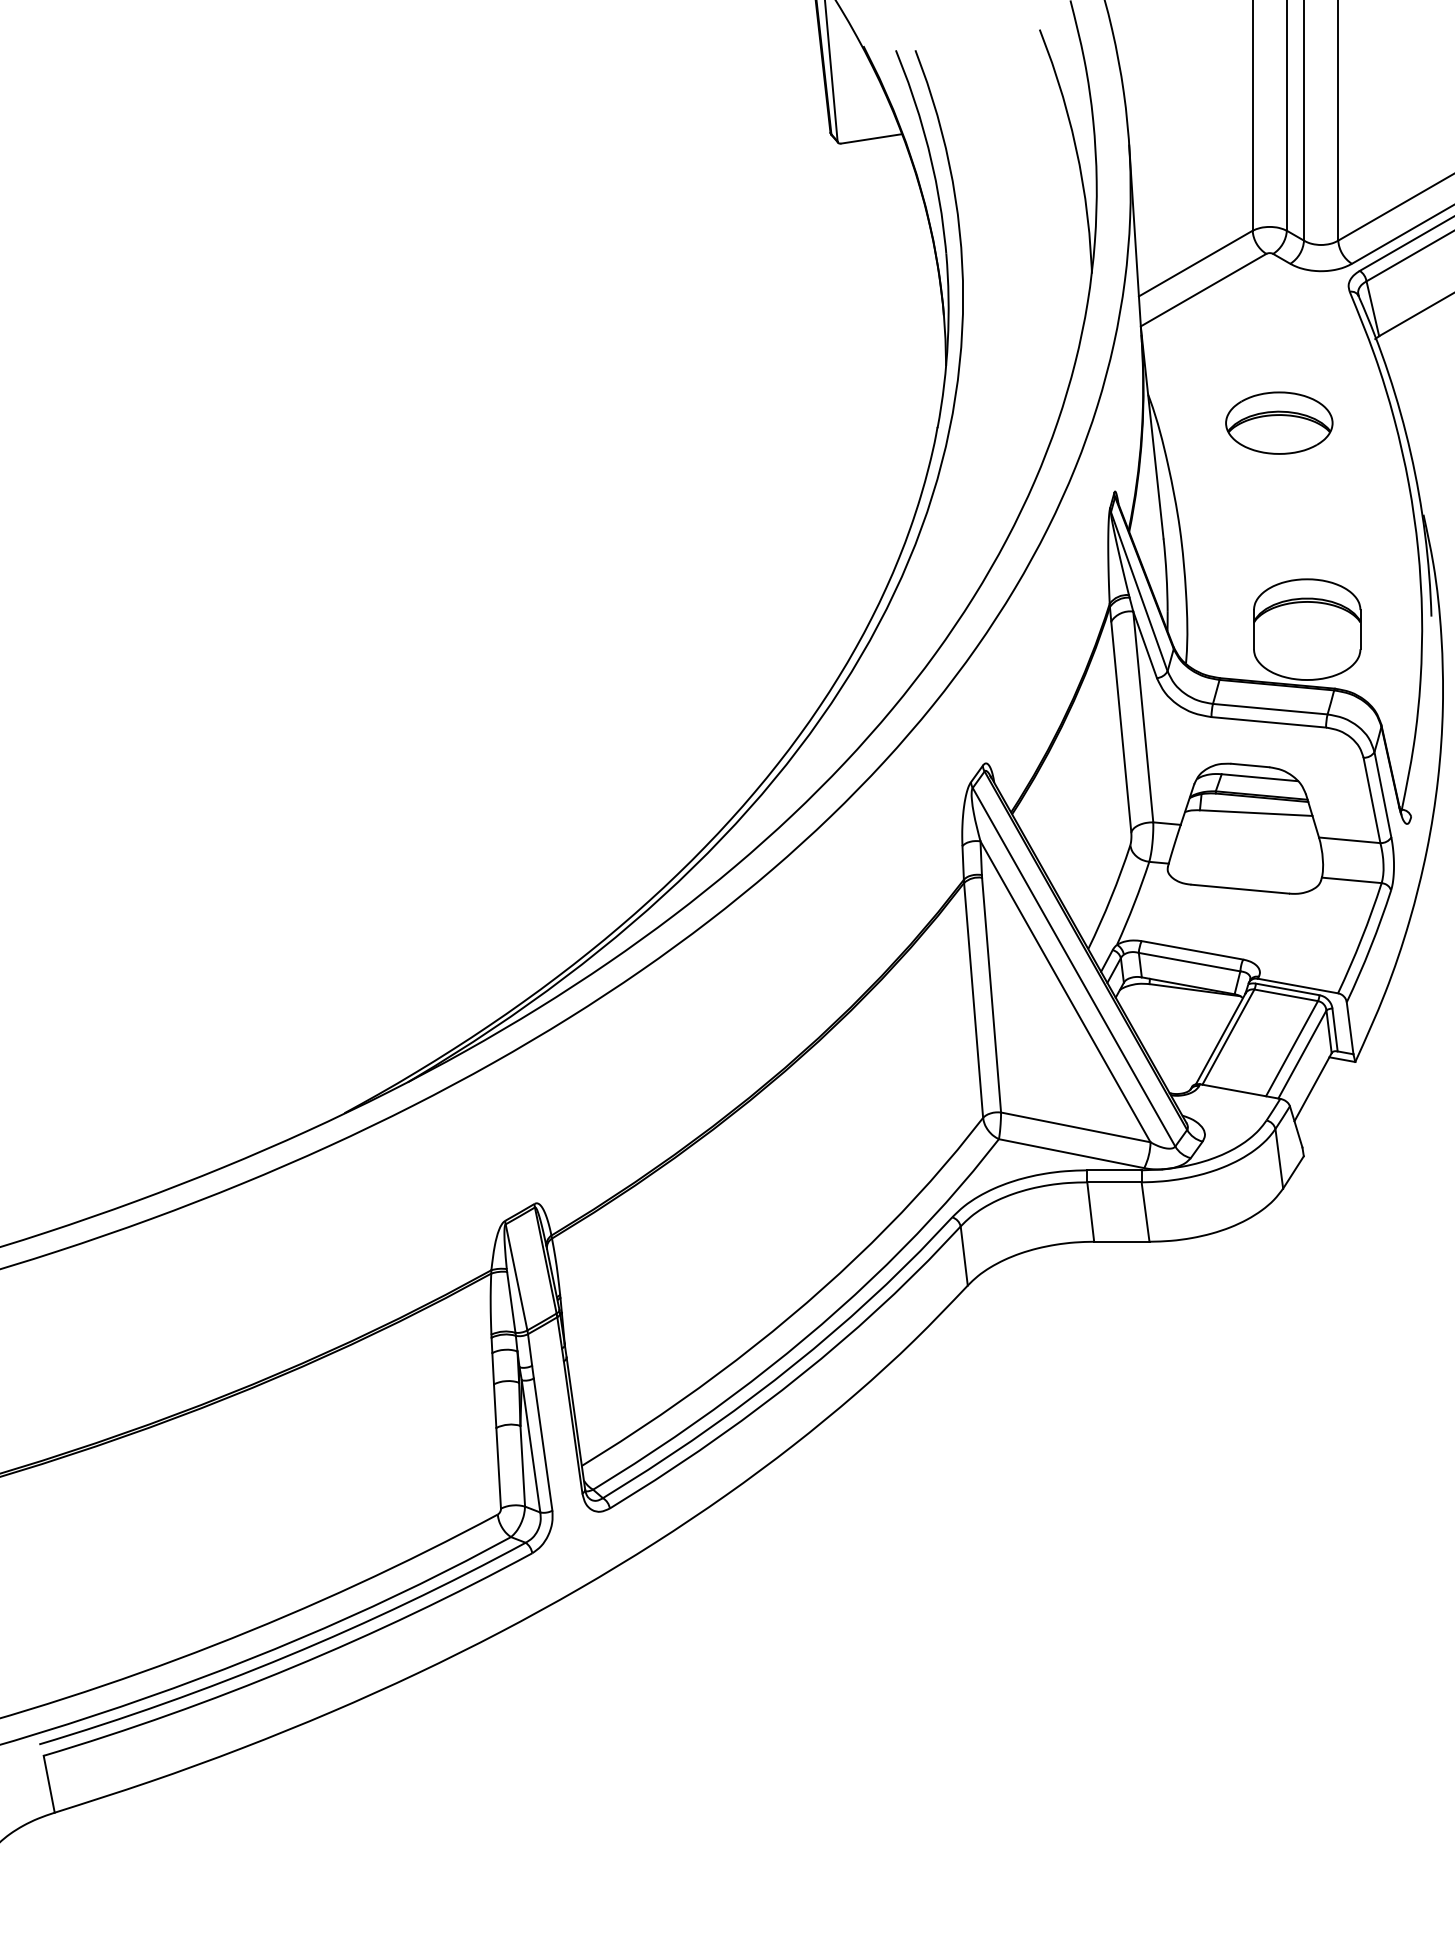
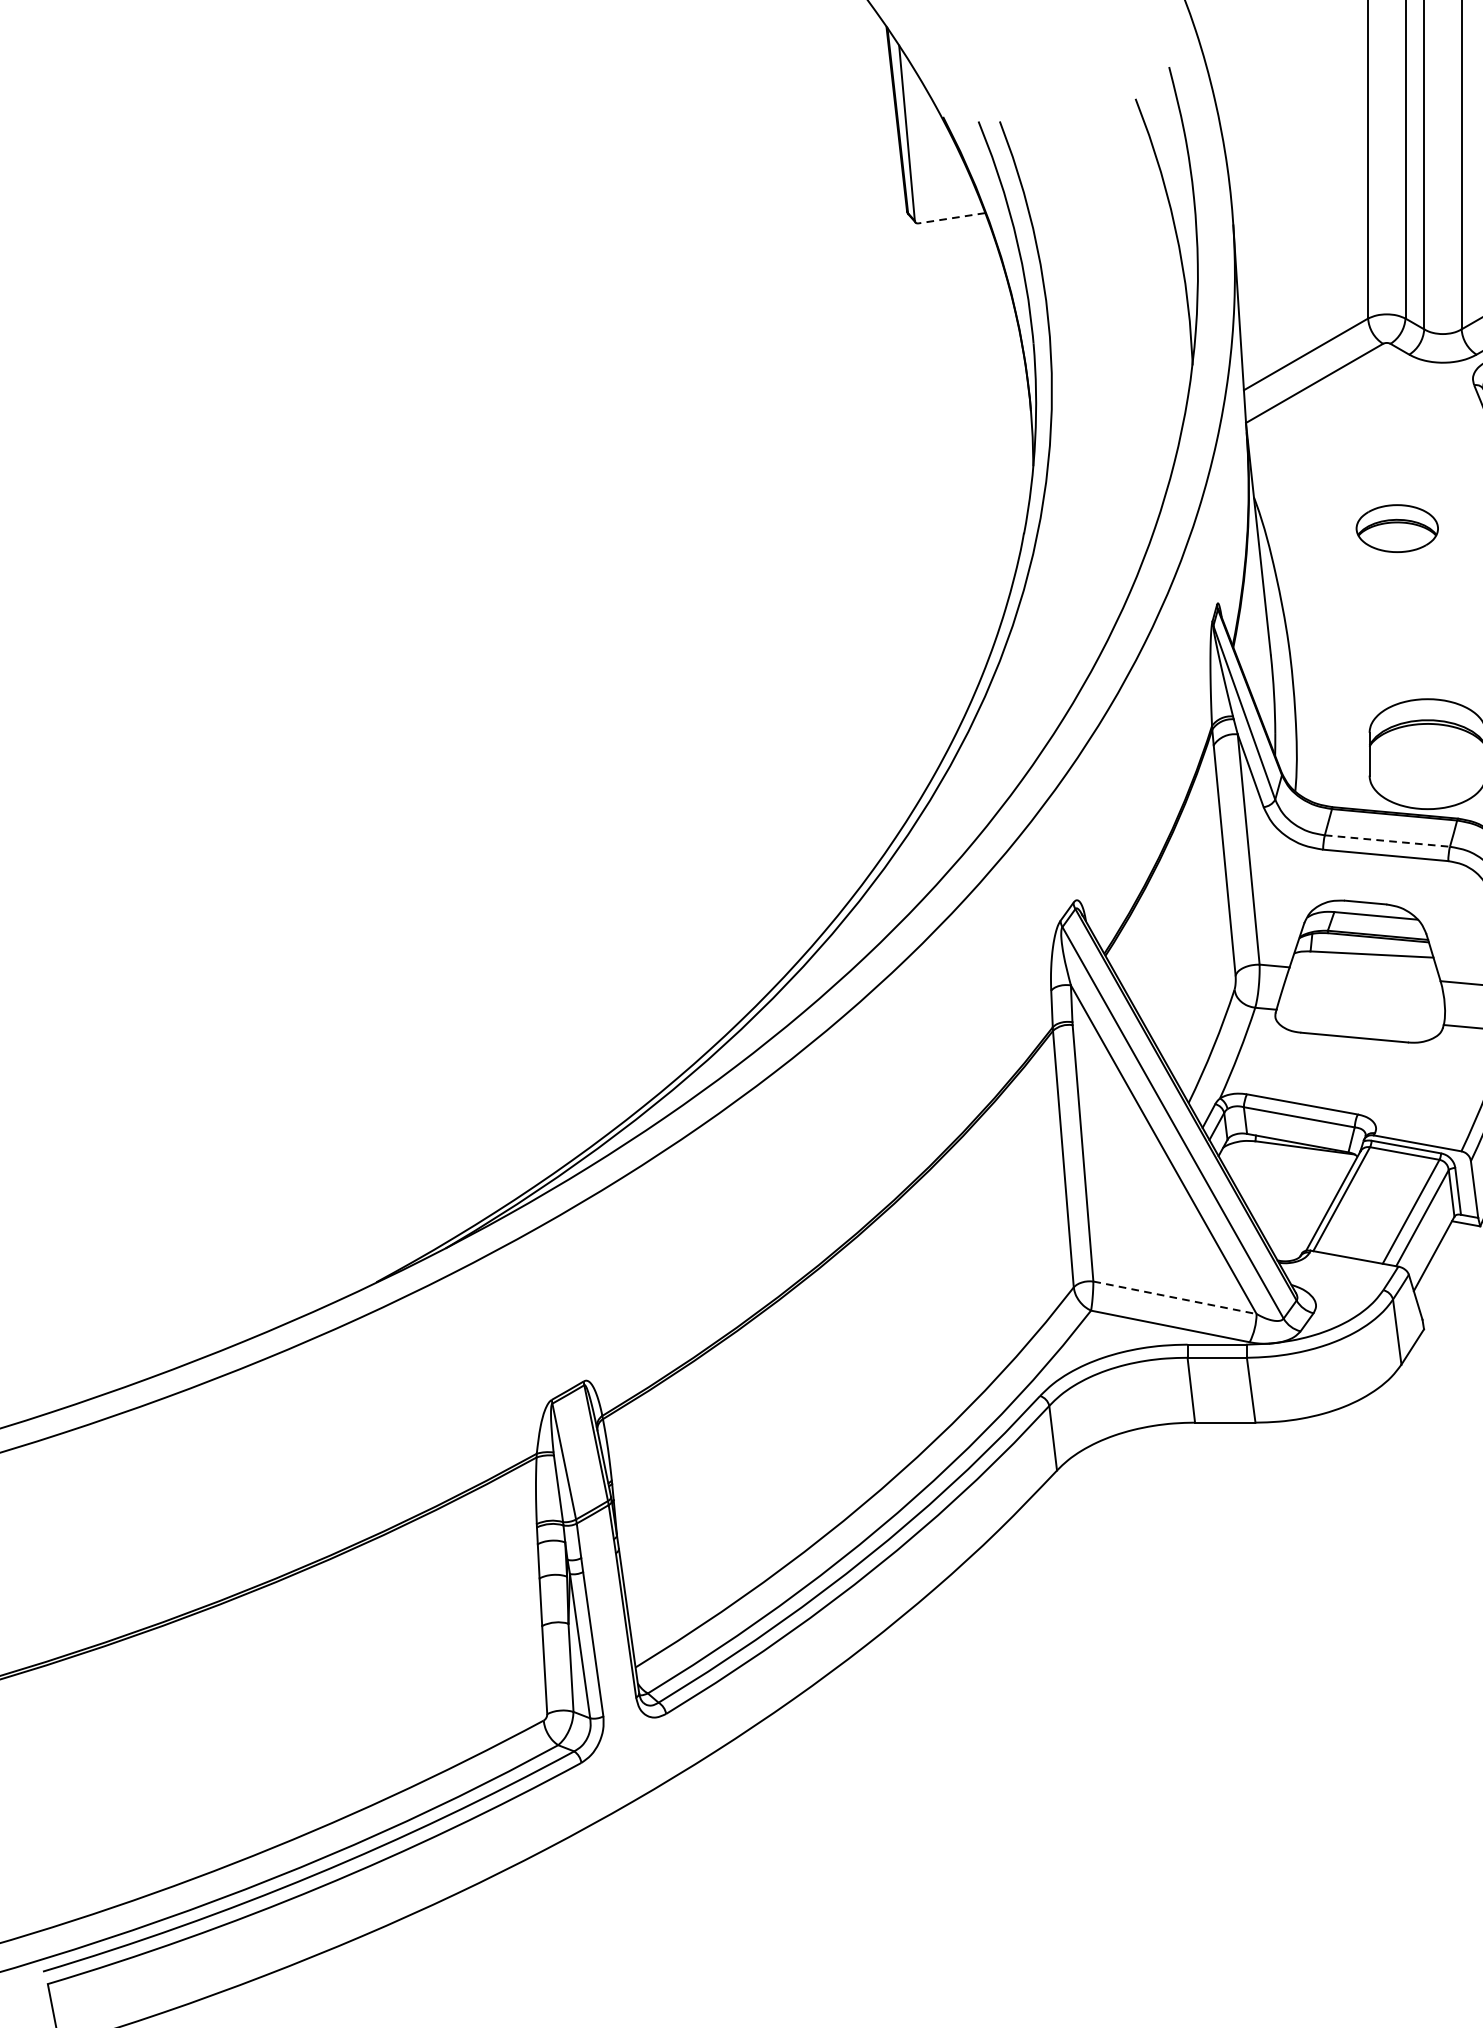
line: (871, 138) -> (951, 217), solid -> dashed
part: (1279, 422) -> (1397, 527), size x0.7
line: (1270, 709) -> (1387, 841), solid -> dashed
line: (1076, 1127) -> (1175, 1297), solid -> dashed

